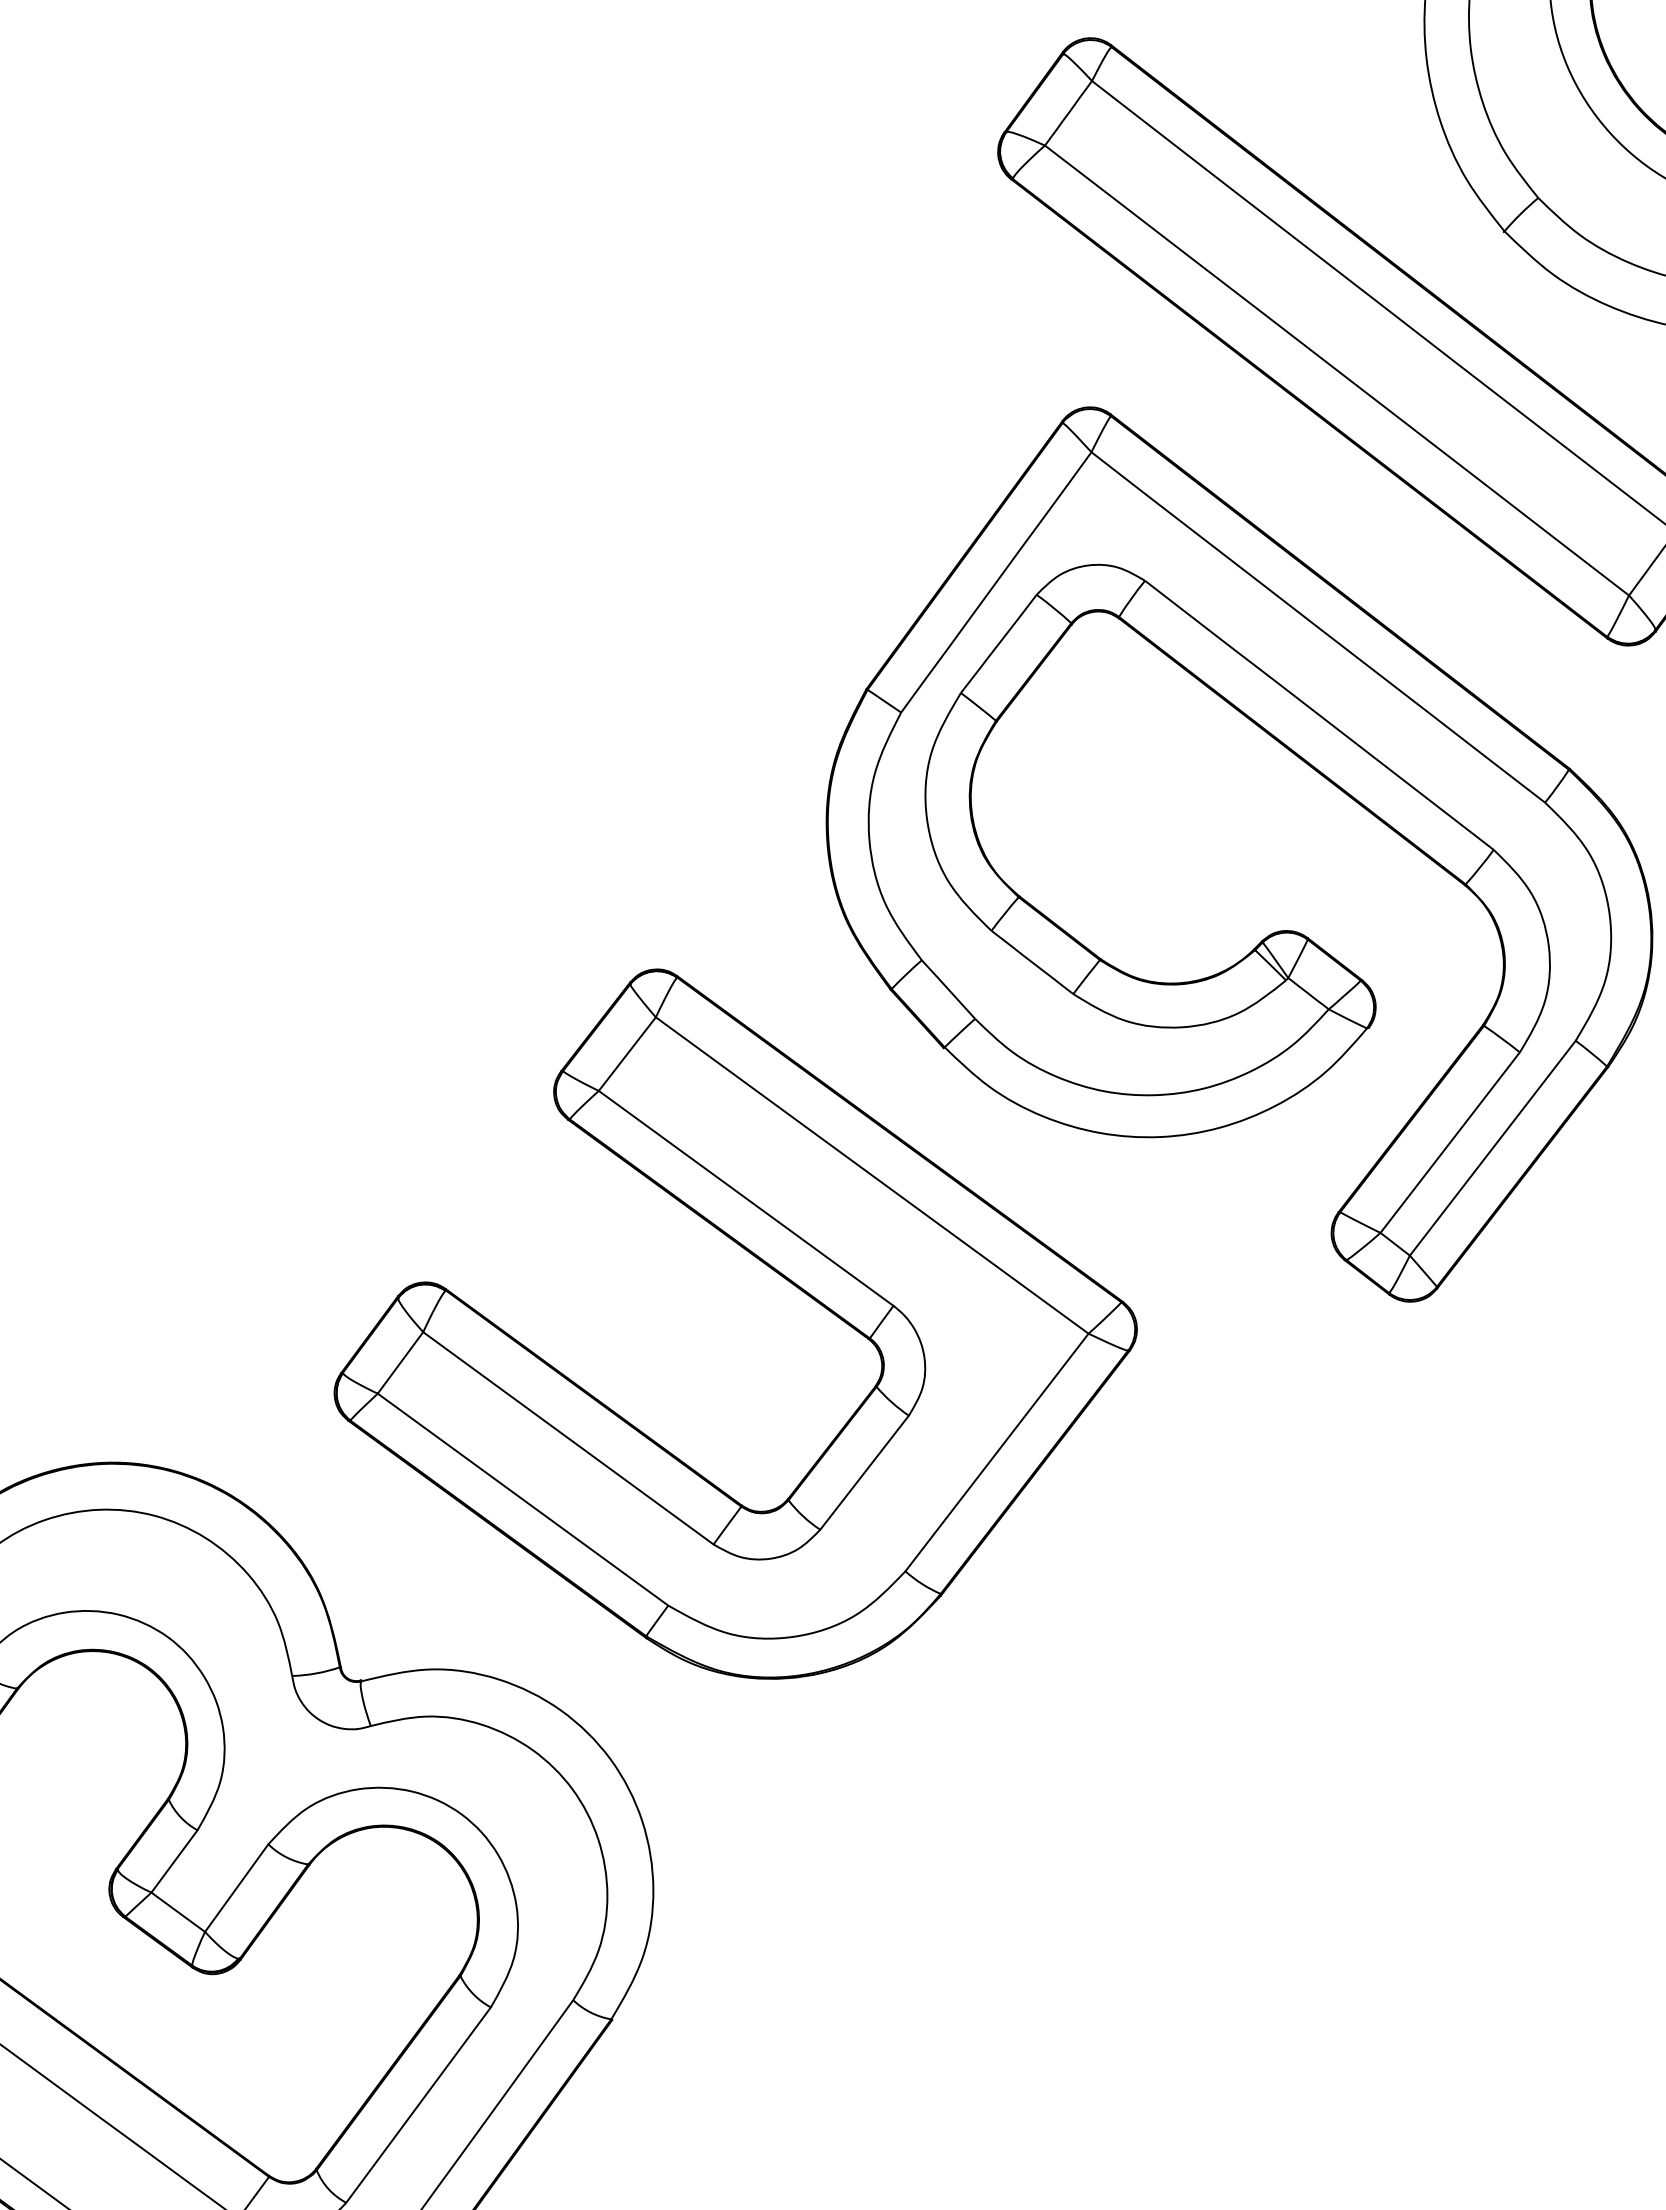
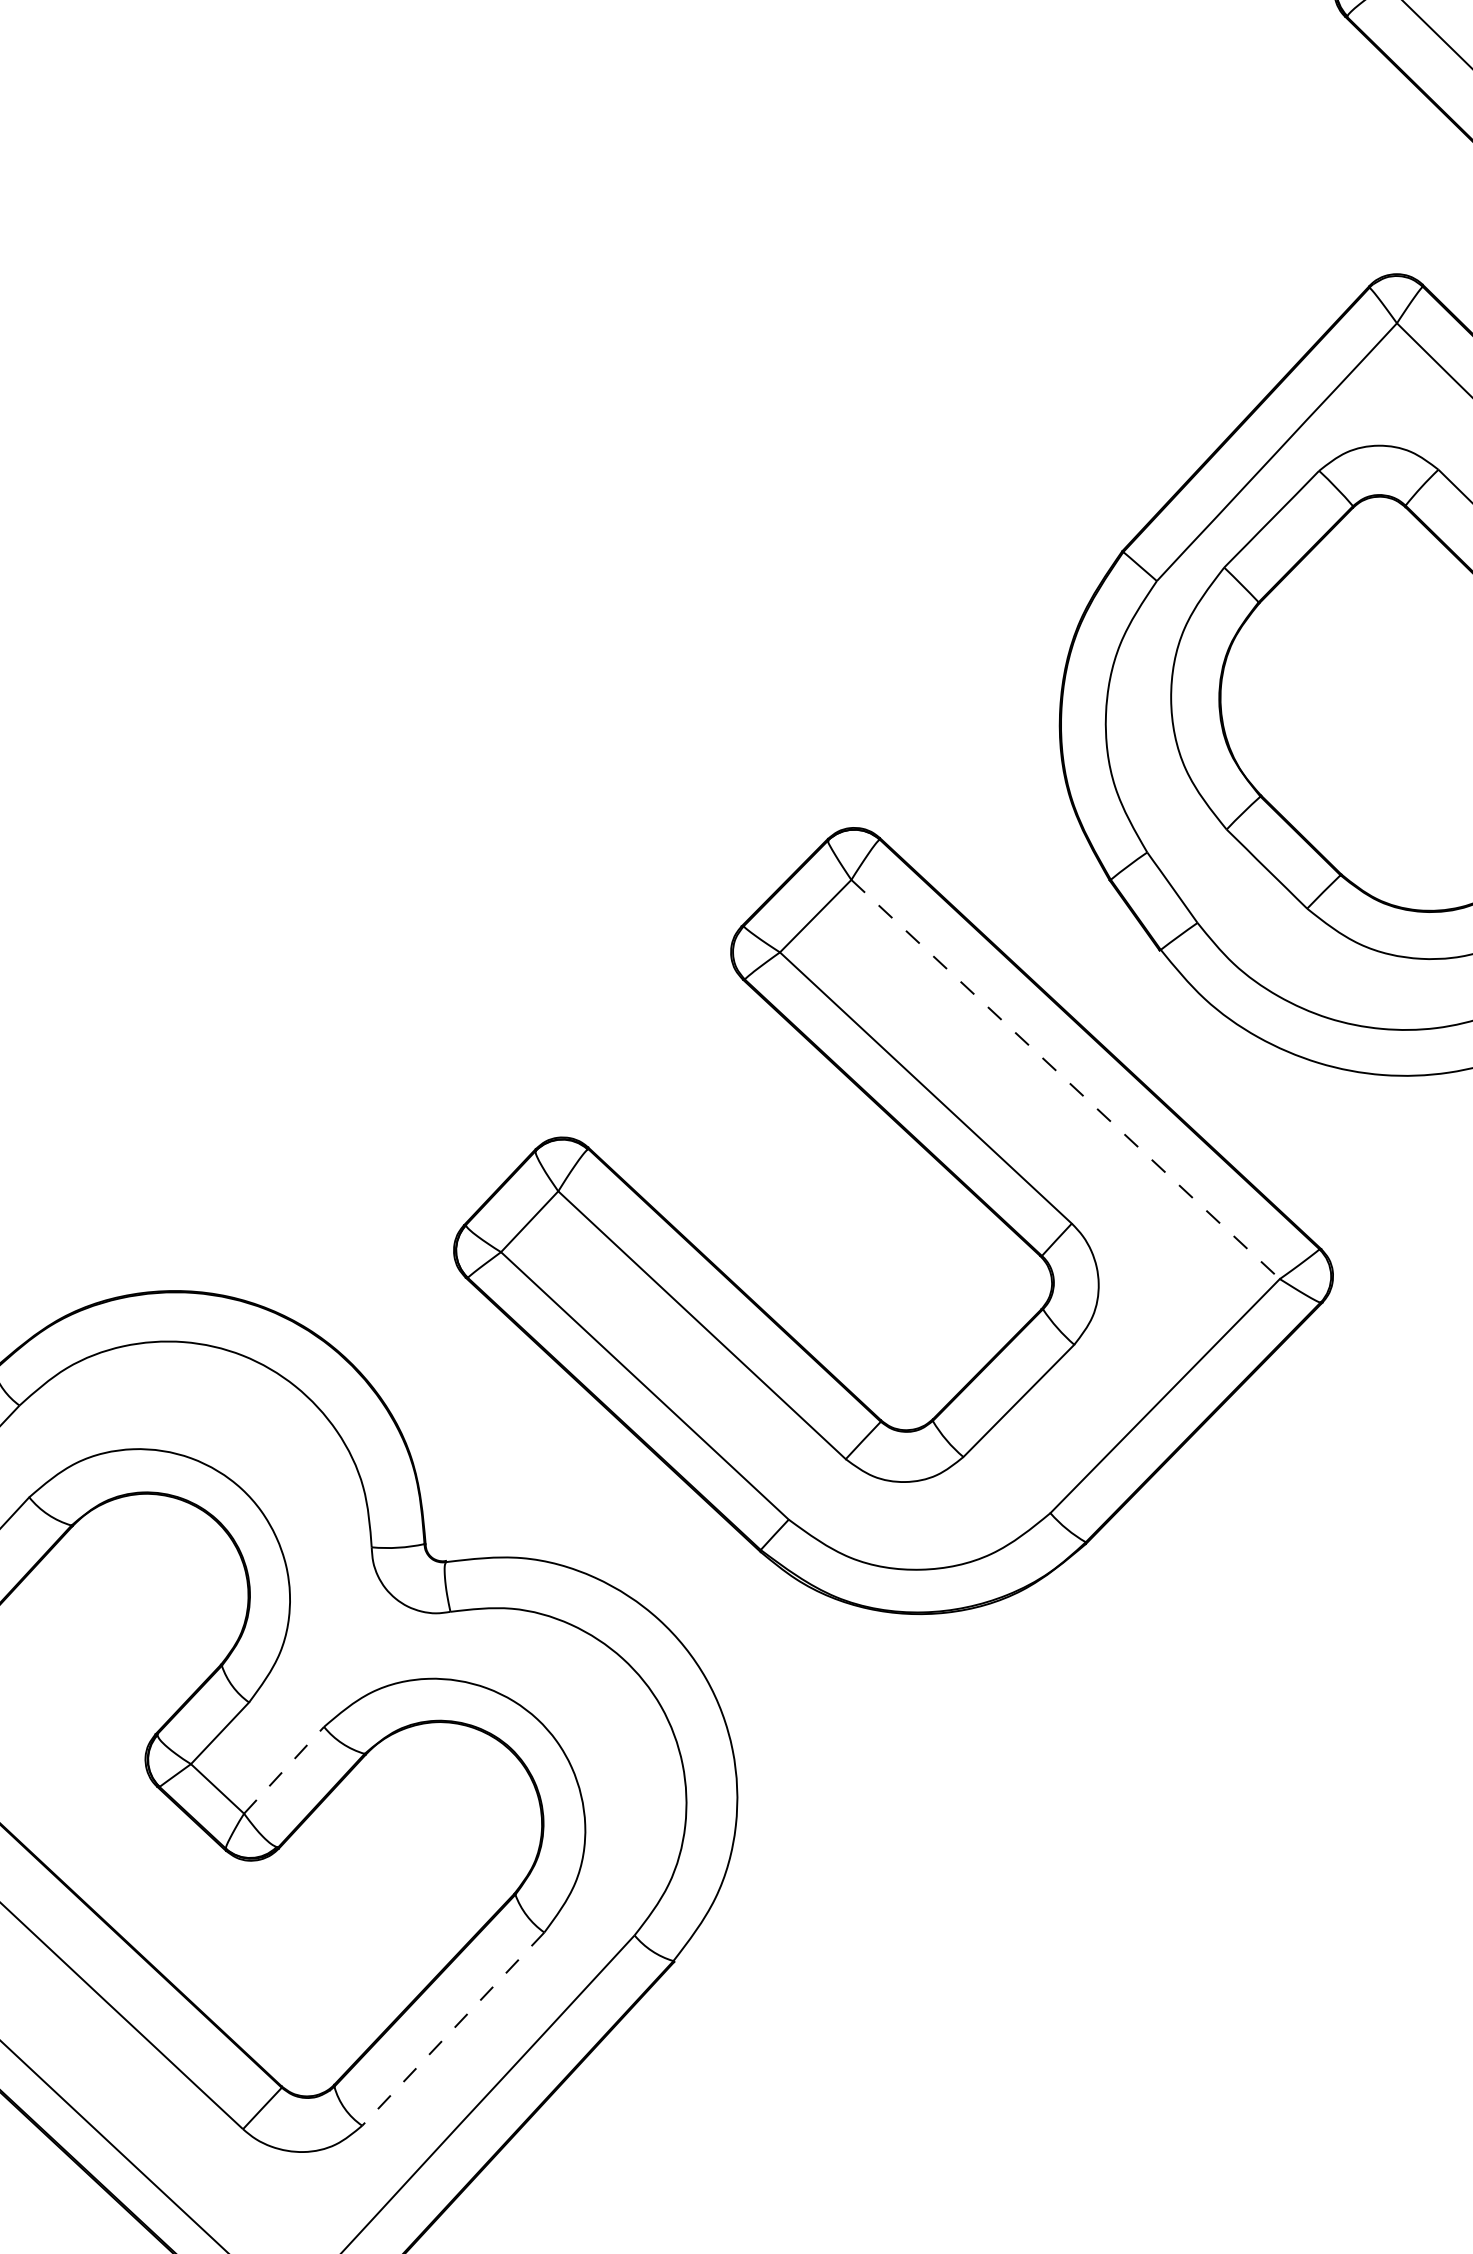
line: (872, 1175) -> (1065, 1079), solid -> dashed
line: (236, 1888) -> (283, 1770), solid -> dashed
line: (418, 2105) -> (453, 2029), solid -> dashed

